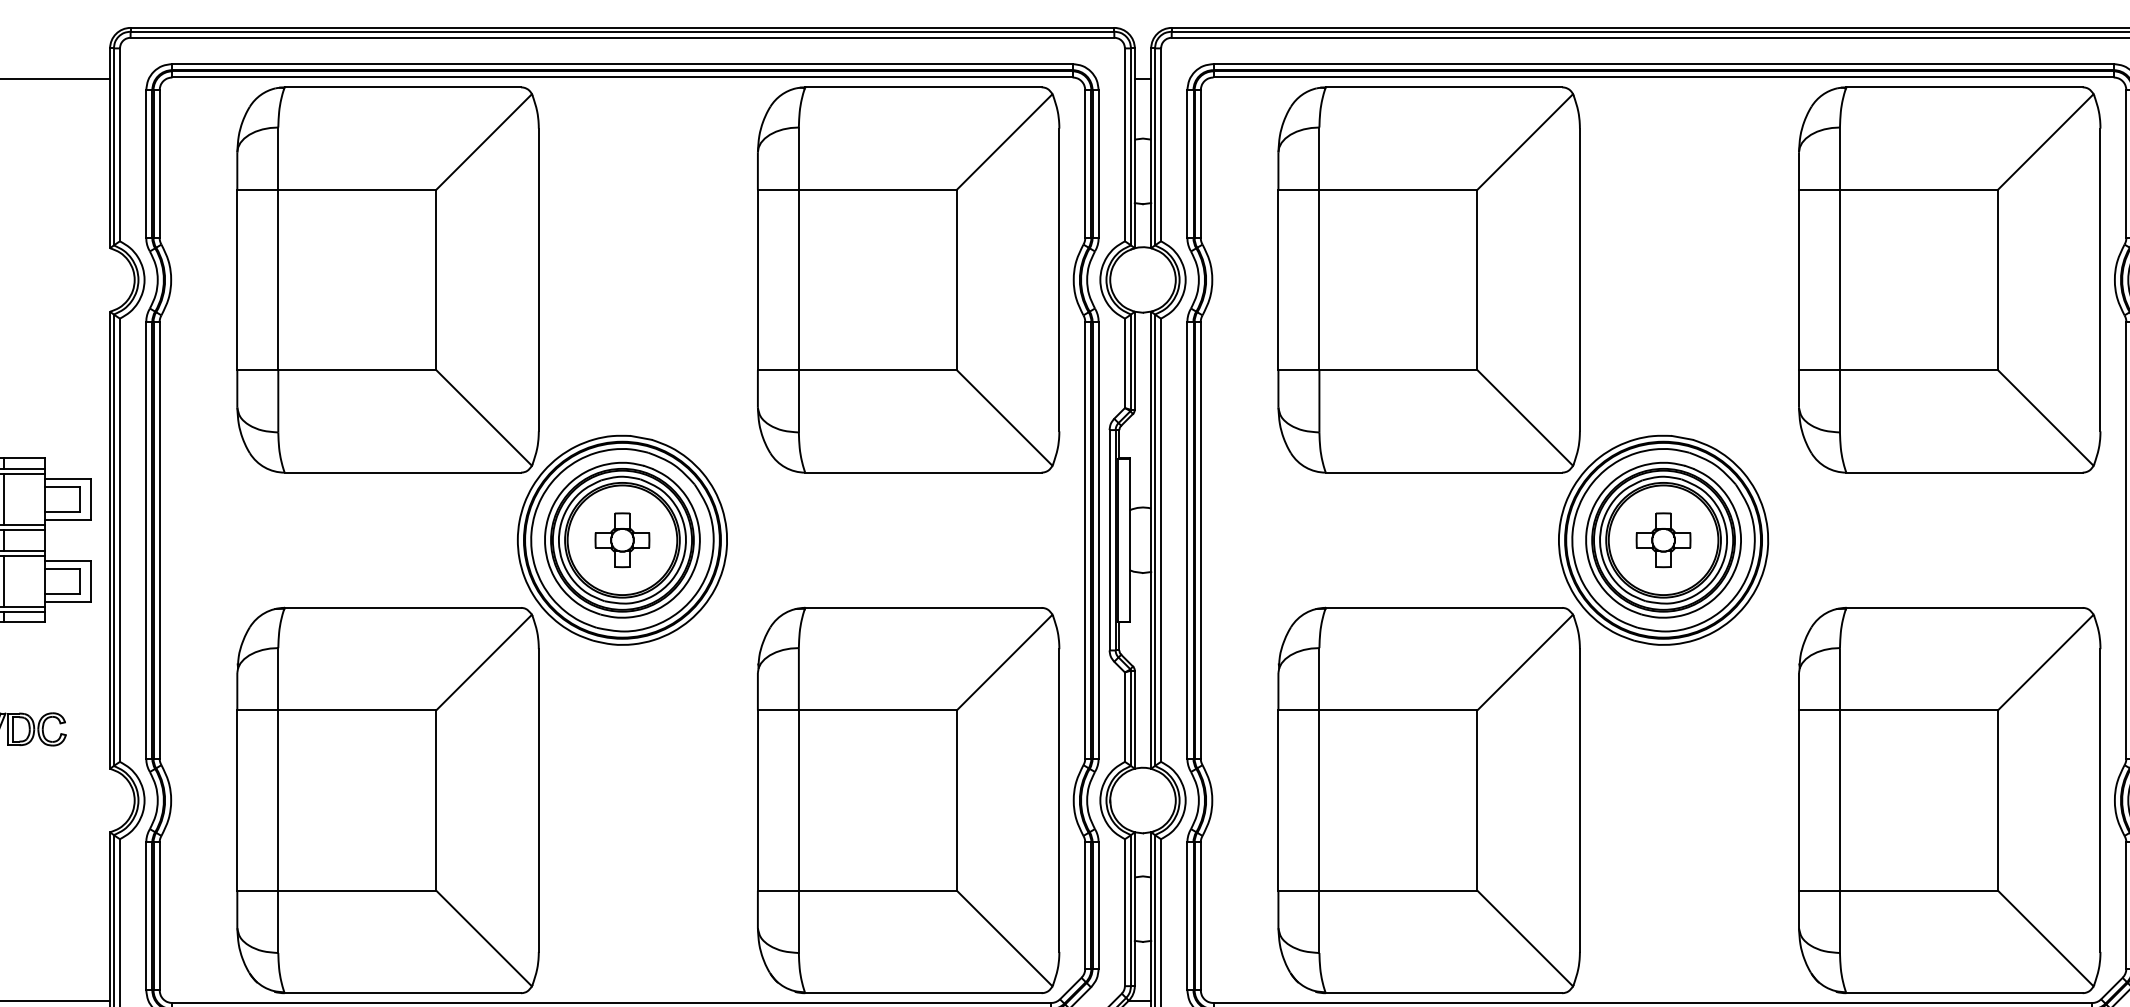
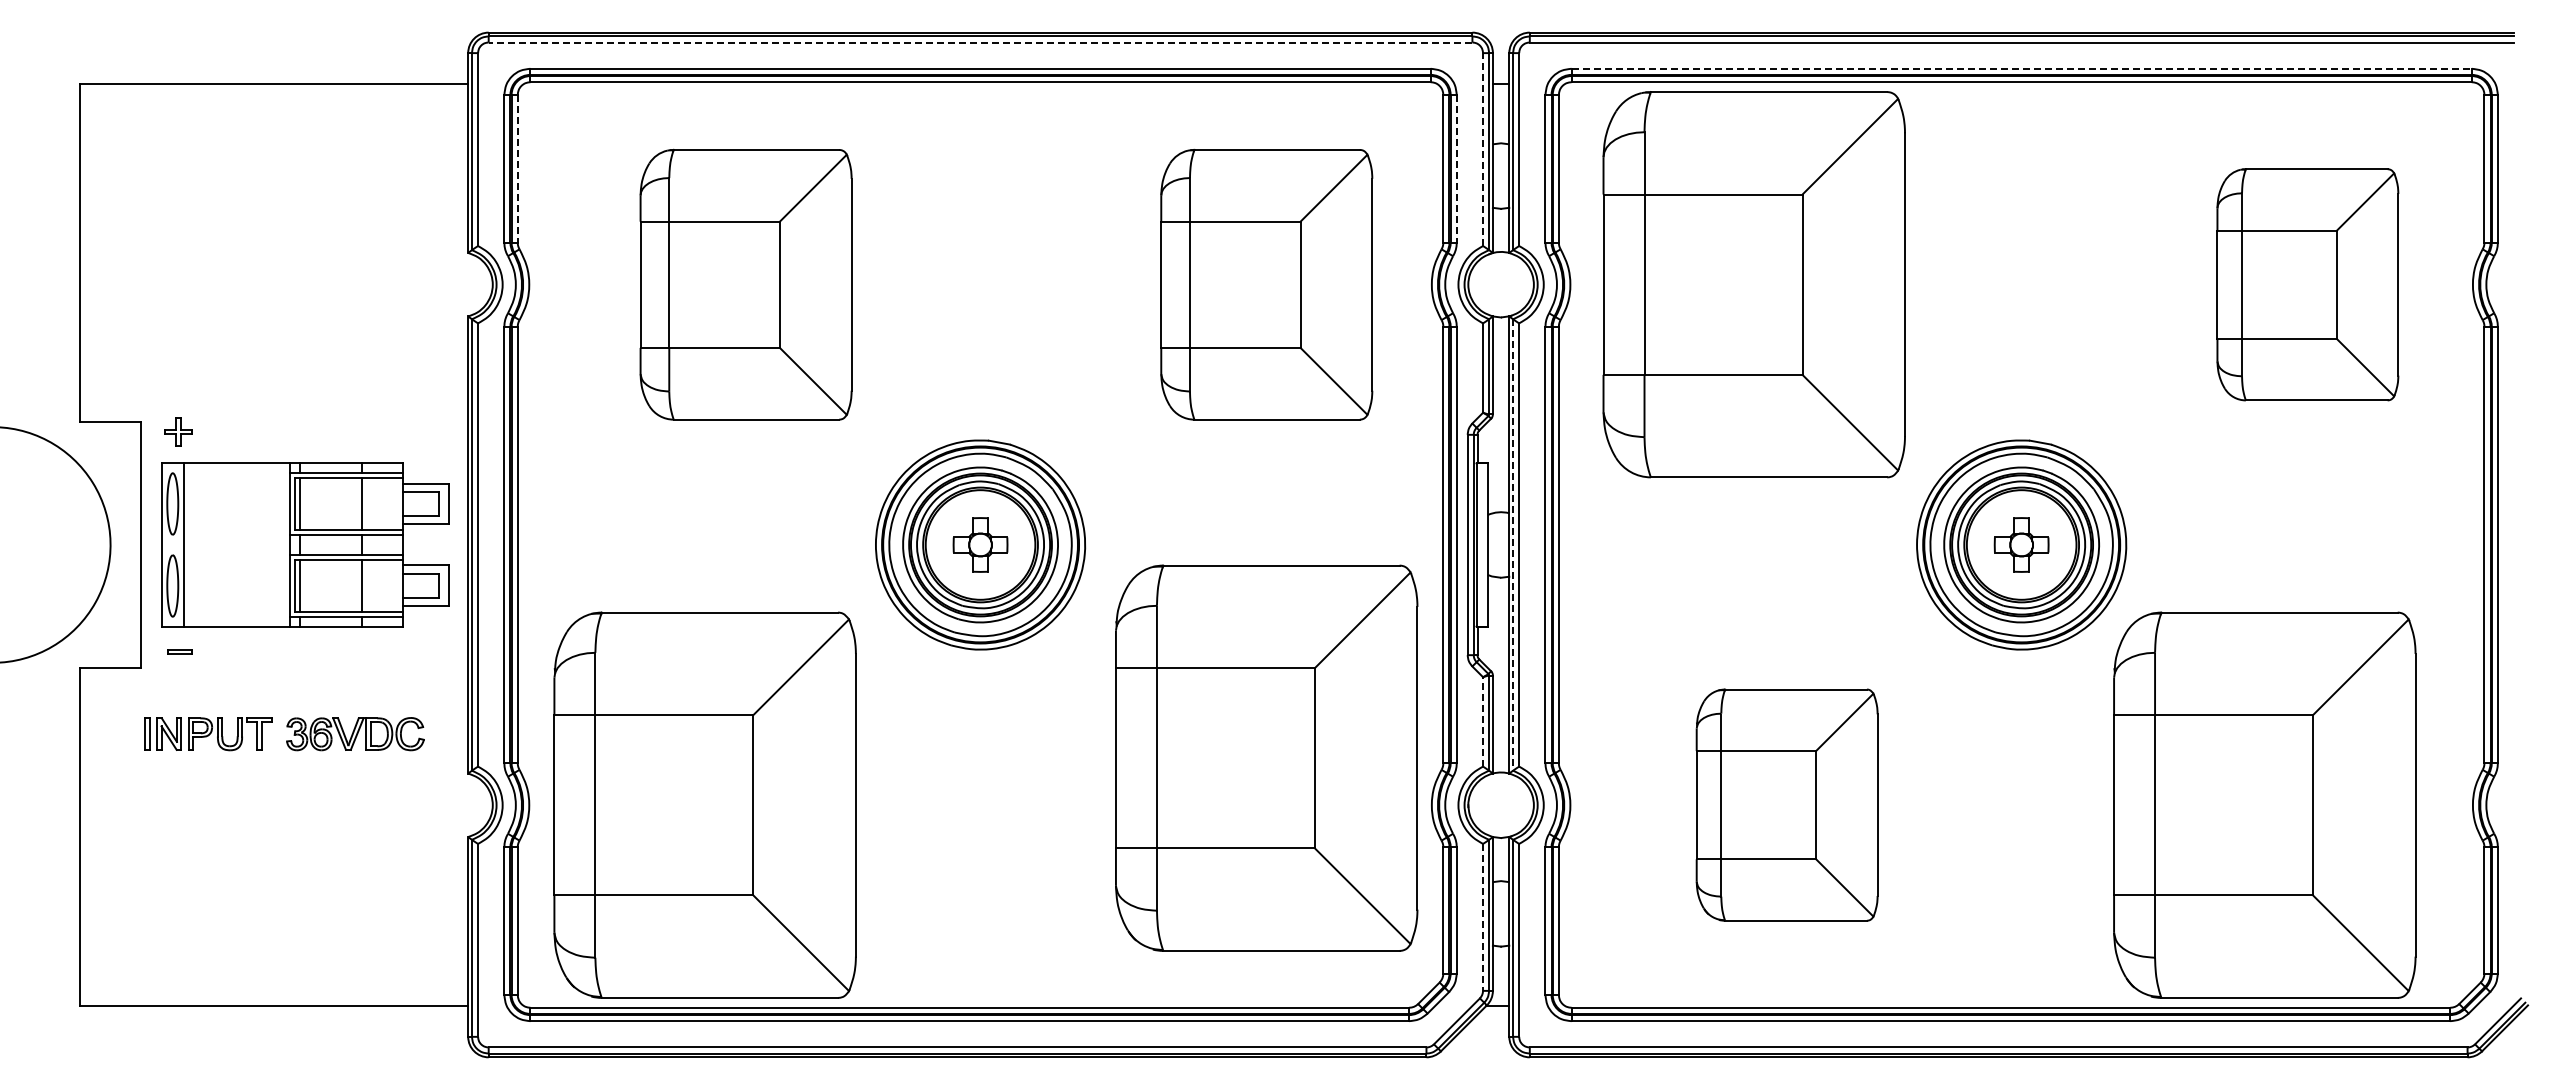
line: (622, 37) -> (980, 42), solid -> dashed
line: (1664, 63) -> (2022, 68), solid -> dashed
line: (1125, 144) -> (1483, 149), solid -> dashed
line: (159, 163) -> (517, 168), solid -> dashed
line: (1098, 163) -> (1456, 168), solid -> dashed
part: (387, 279) -> (745, 284), size x0.7
part: (908, 279) -> (1266, 284), size x0.7
part: (1428, 279) -> (1753, 284), moved
part: (1949, 279) -> (2307, 284), size x0.6
line: (1155, 539) -> (1513, 544), solid -> dashed
line: (1125, 716) -> (1483, 721), solid -> dashed
part: (387, 799) -> (704, 804), moved
part: (908, 799) -> (1266, 757), moved
part: (1428, 799) -> (1786, 804), size x0.6
part: (1949, 799) -> (2264, 804), moved
line: (1125, 912) -> (1483, 917), solid -> dashed

